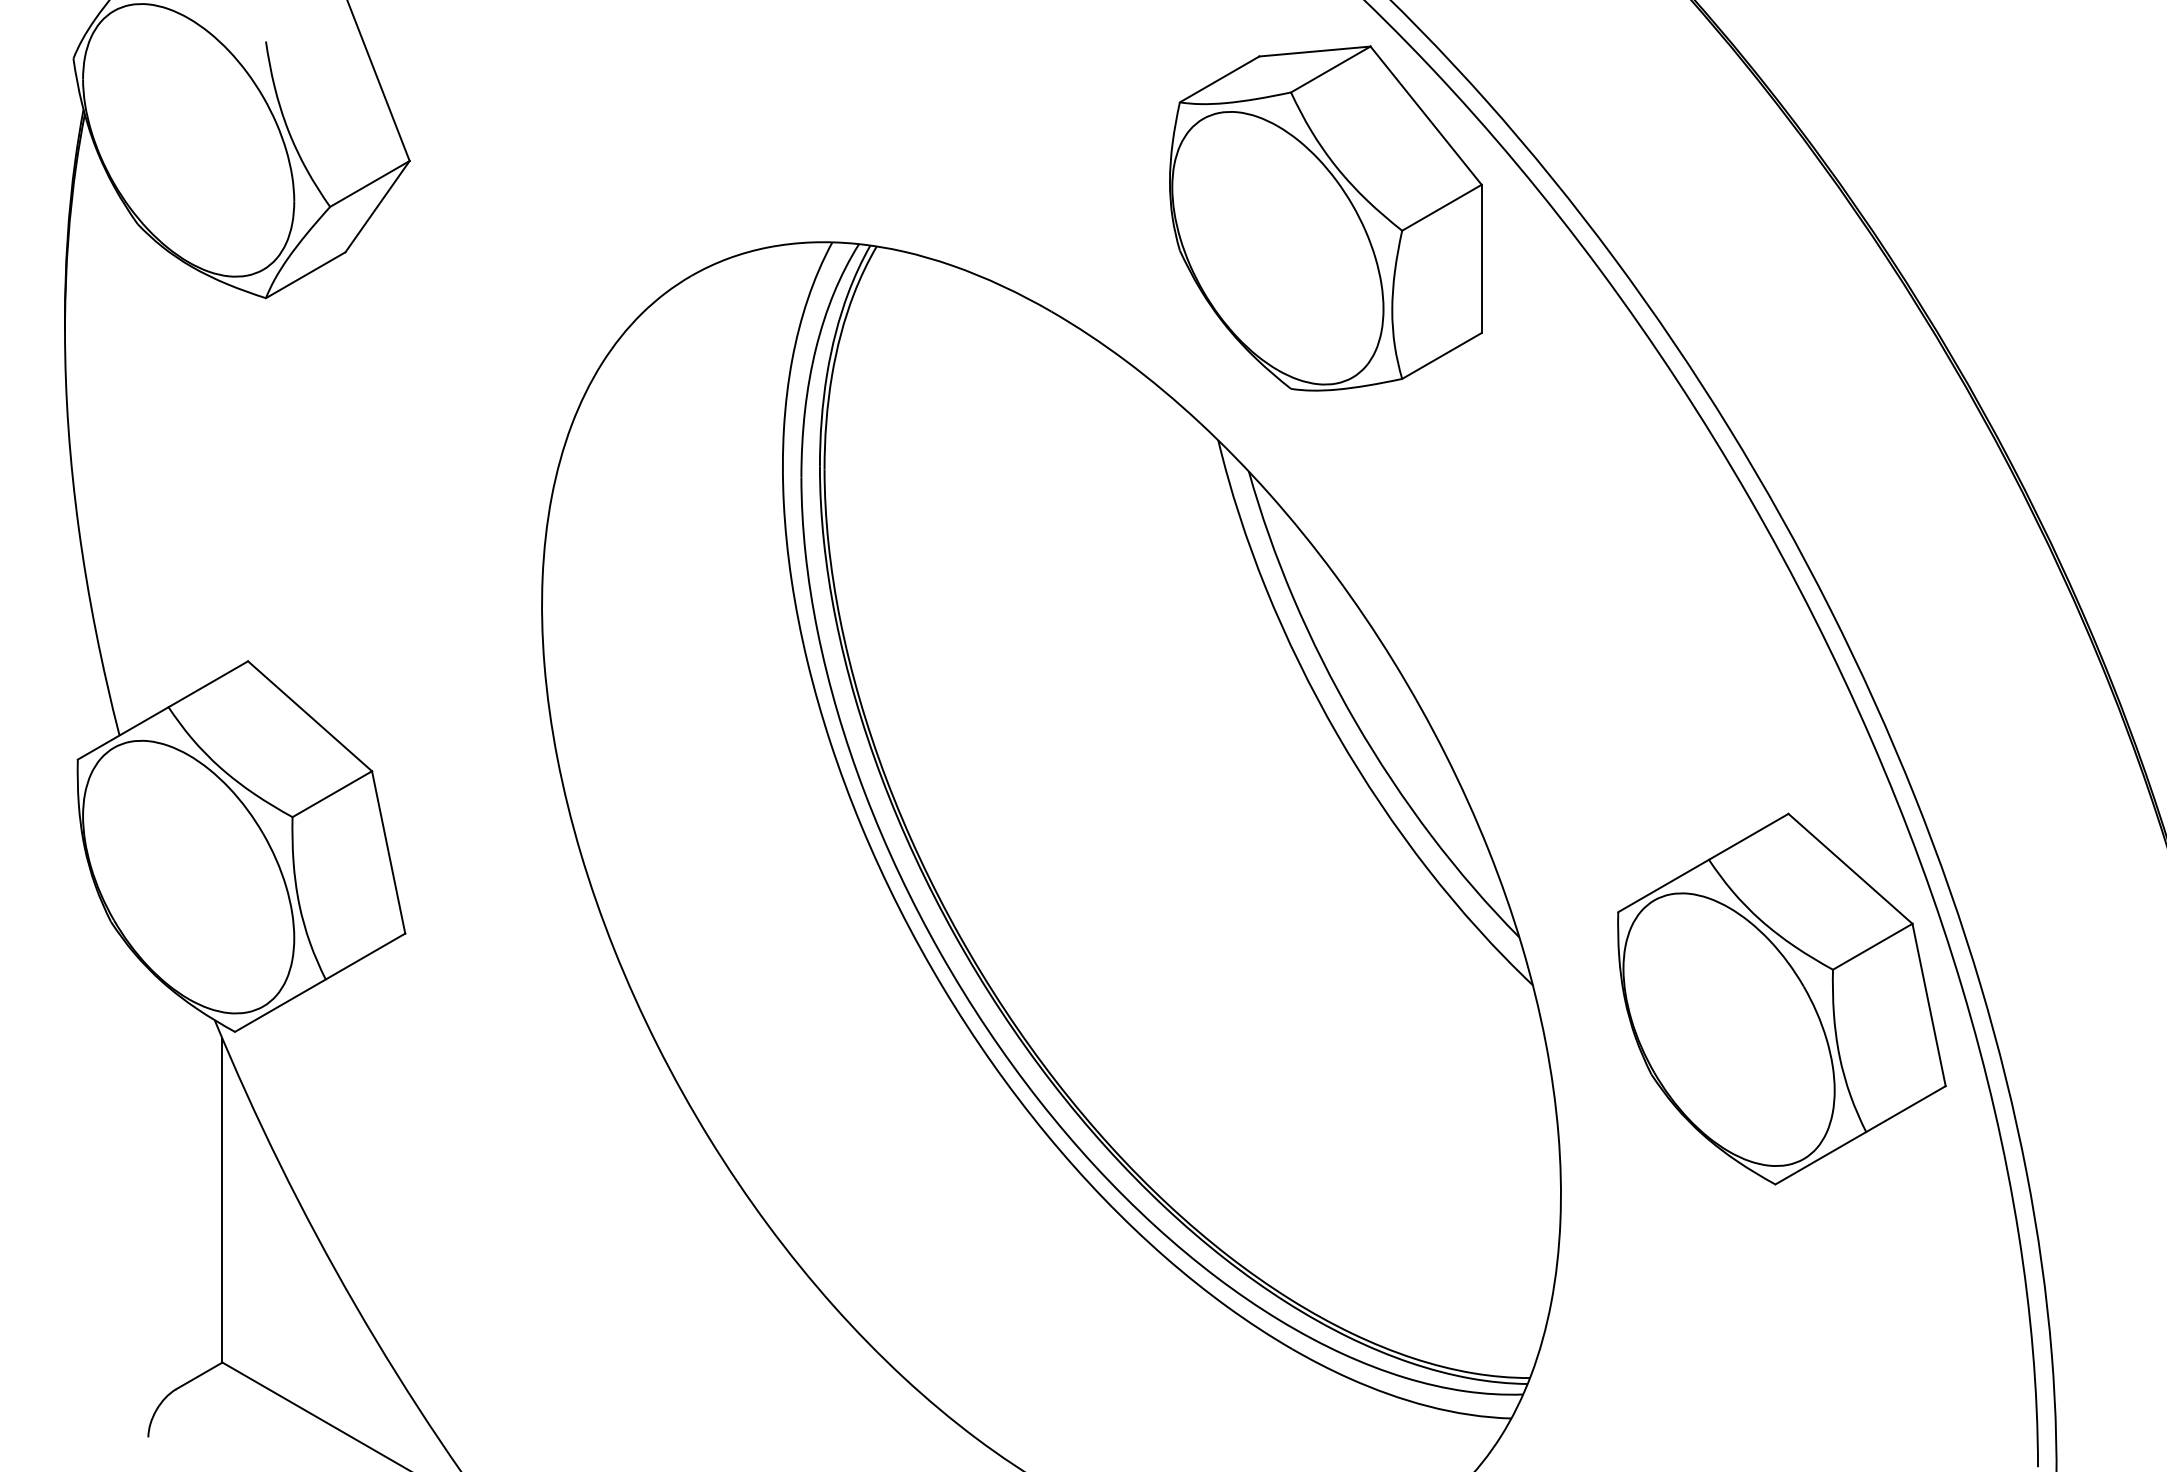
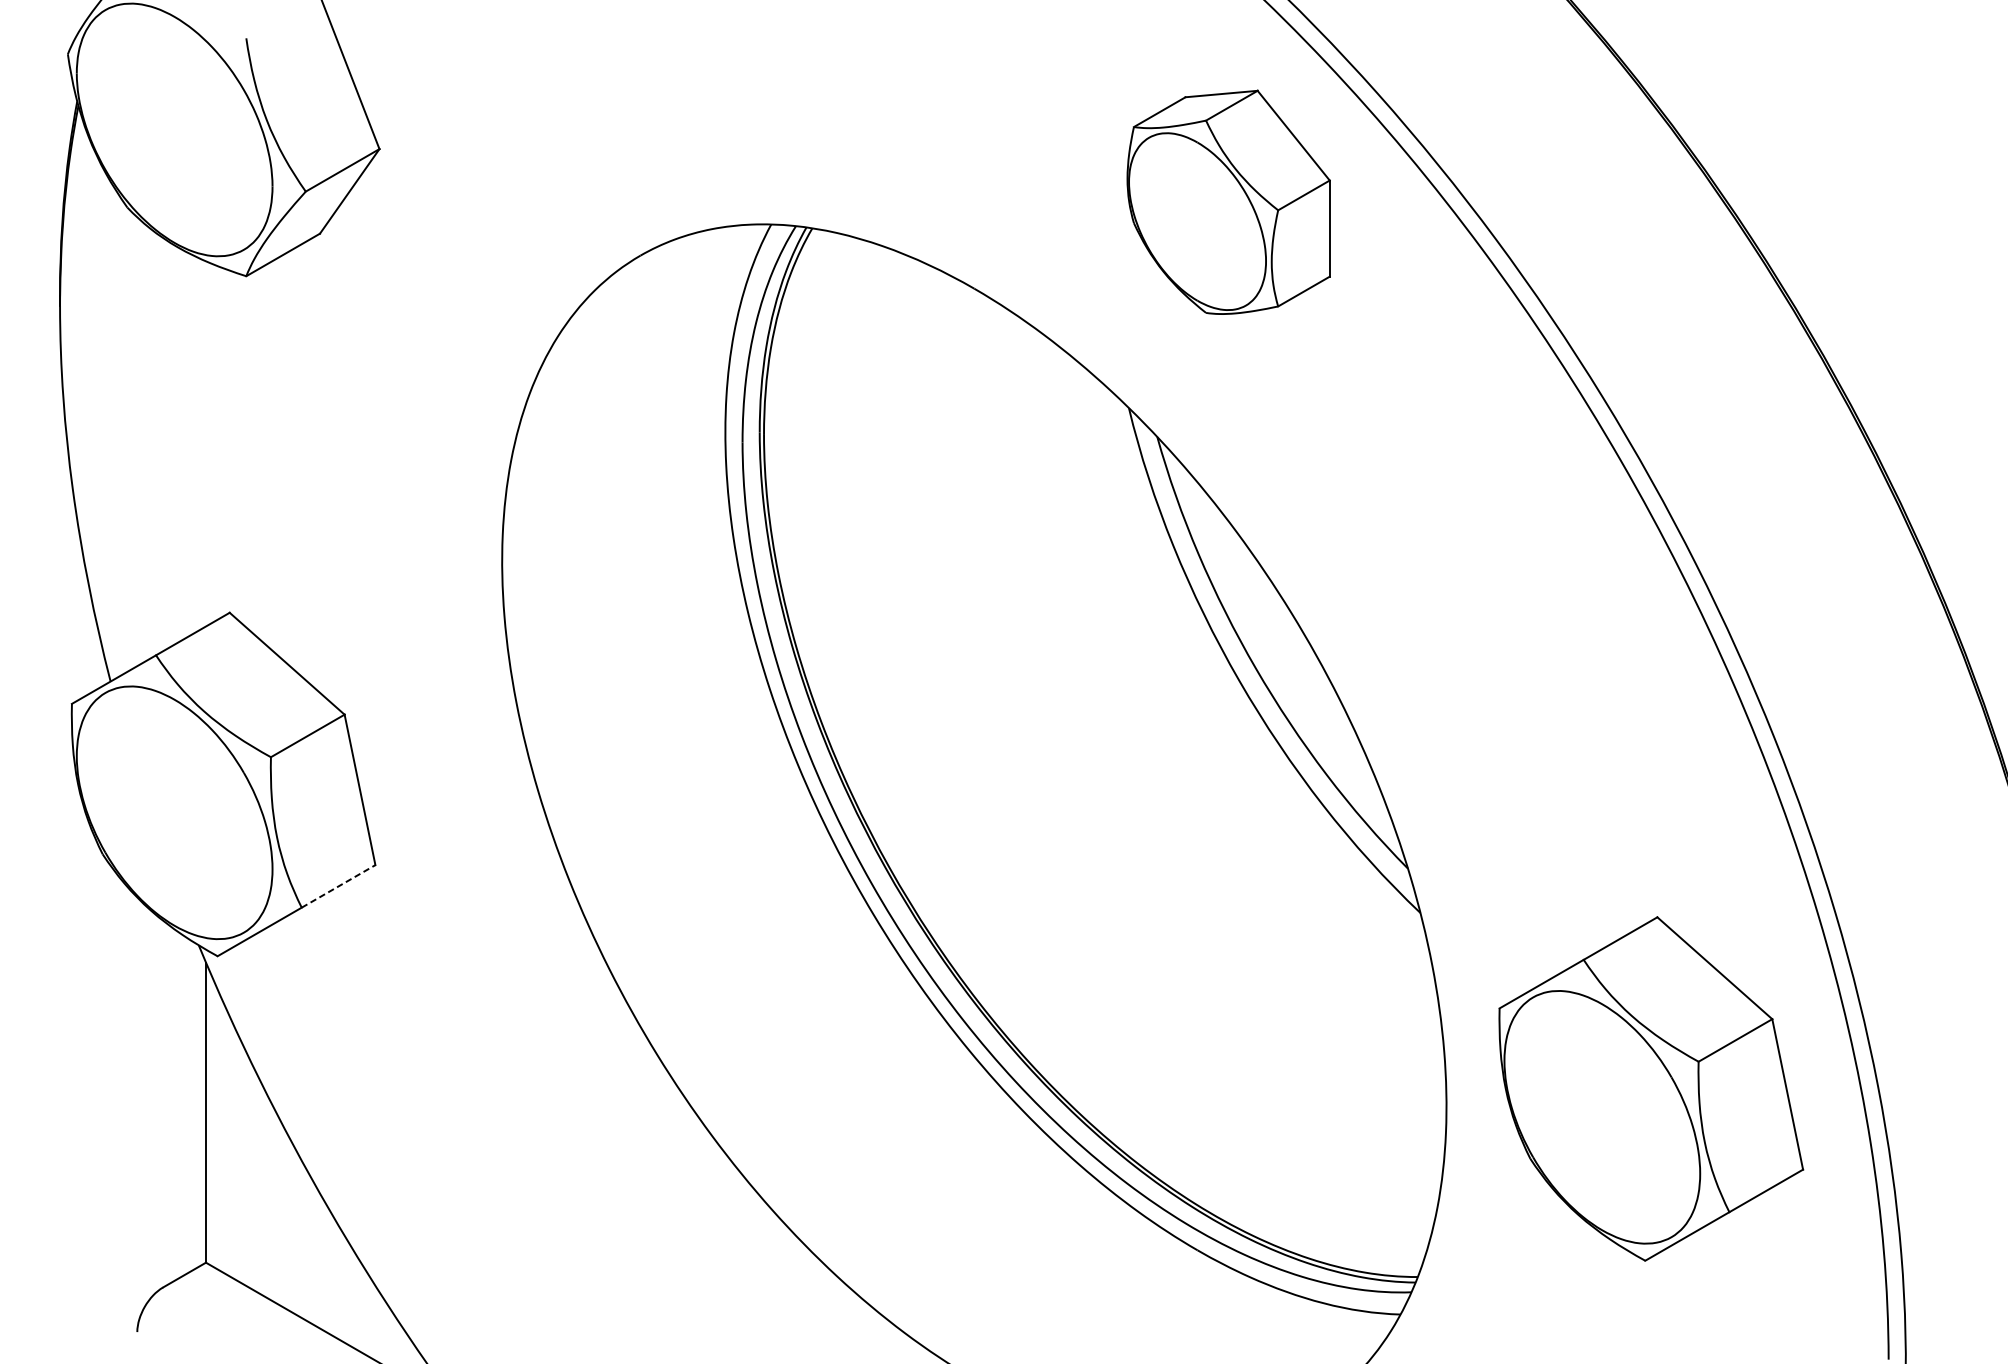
part: (1325, 218) -> (1228, 202), size x0.7
line: (365, 956) -> (338, 886), solid -> dashed
part: (1781, 998) -> (1650, 1088), moved

